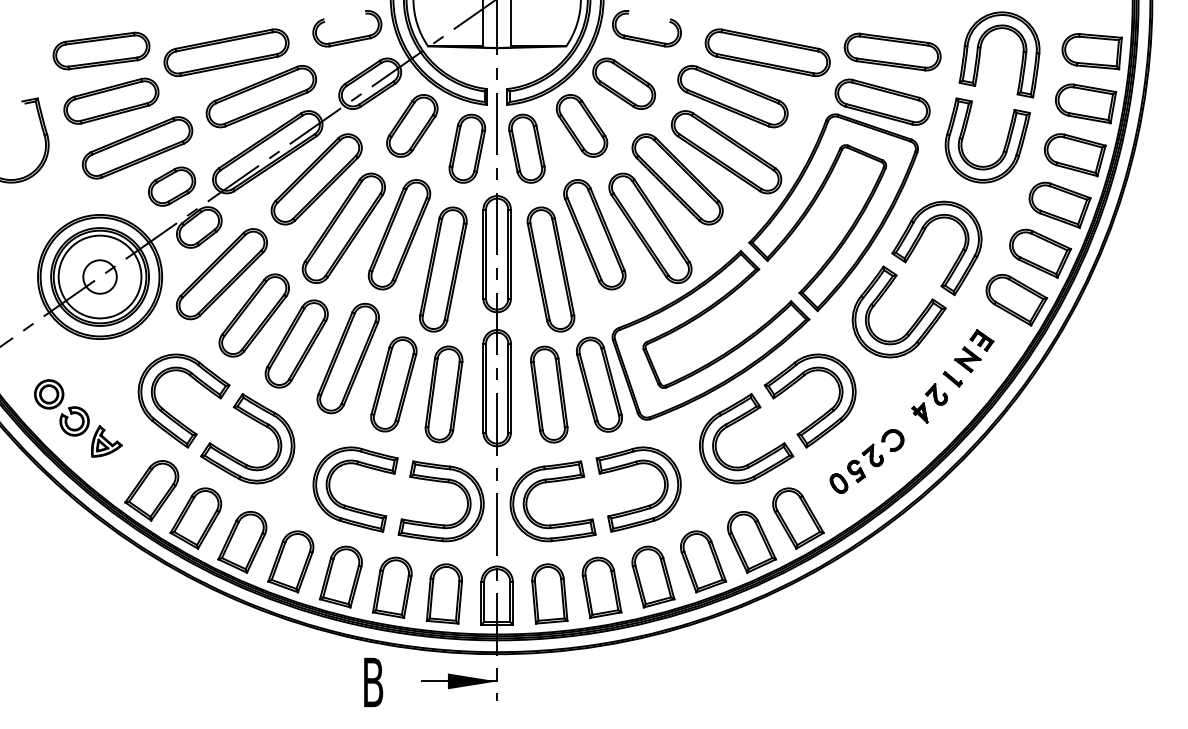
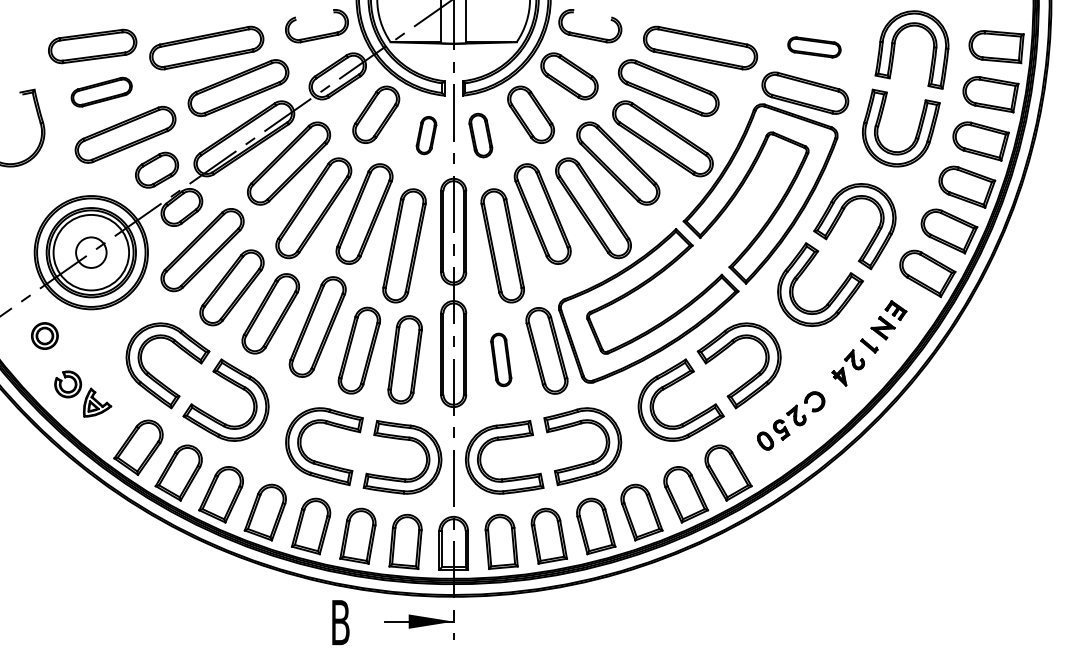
part: (892, 51) -> (814, 46), size x0.6
part: (111, 100) -> (101, 91), size x0.7
part: (467, 148) -> (426, 135), size x0.6
part: (526, 148) -> (480, 135), size x0.7
part: (49, 394) -> (45, 336), moved
part: (549, 394) -> (501, 359), size x0.6

